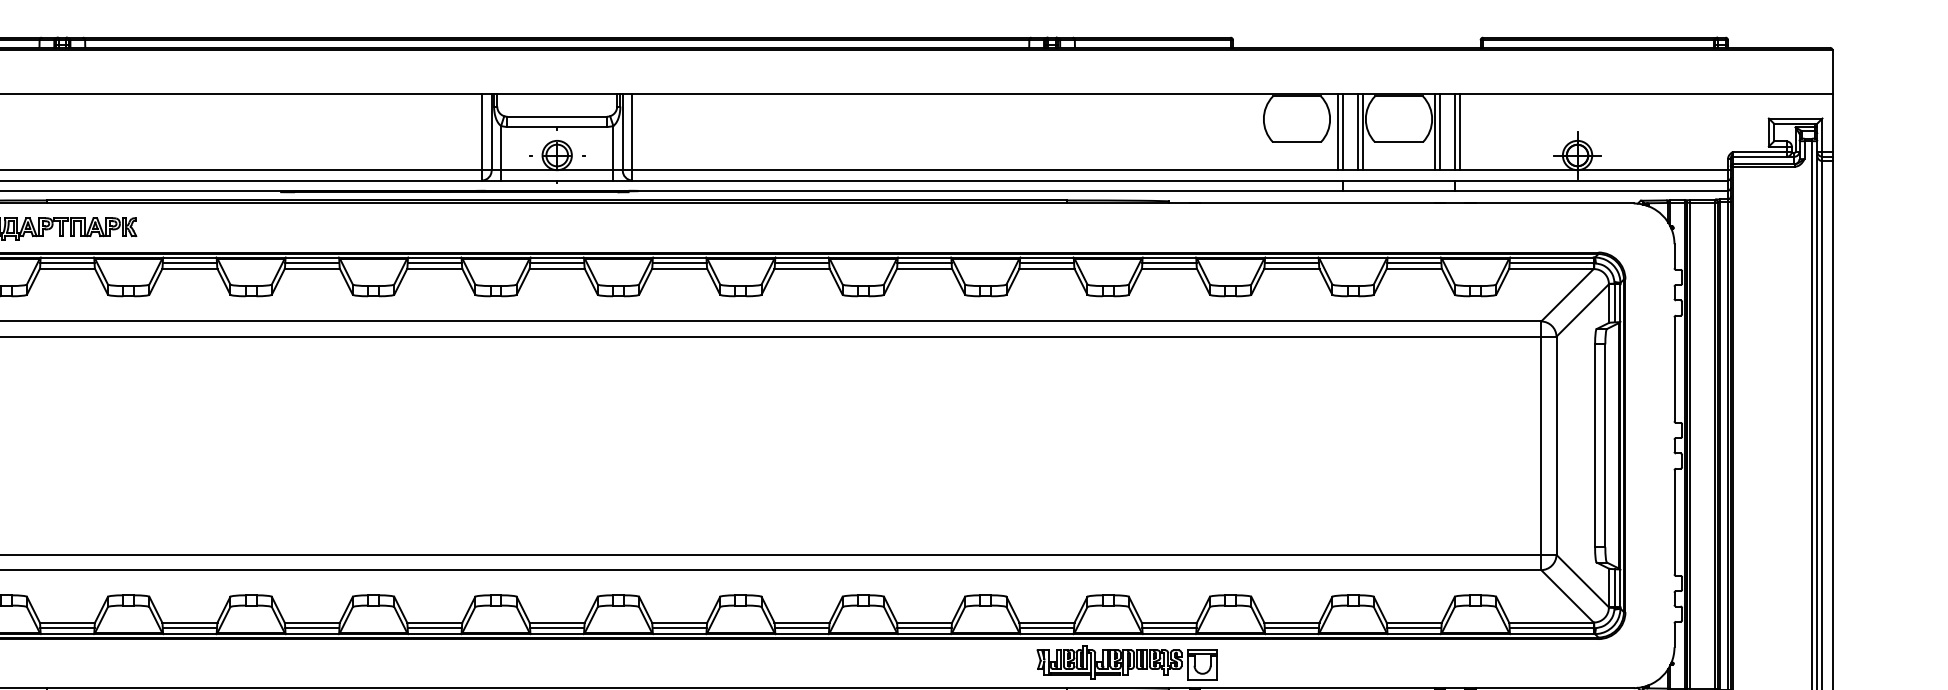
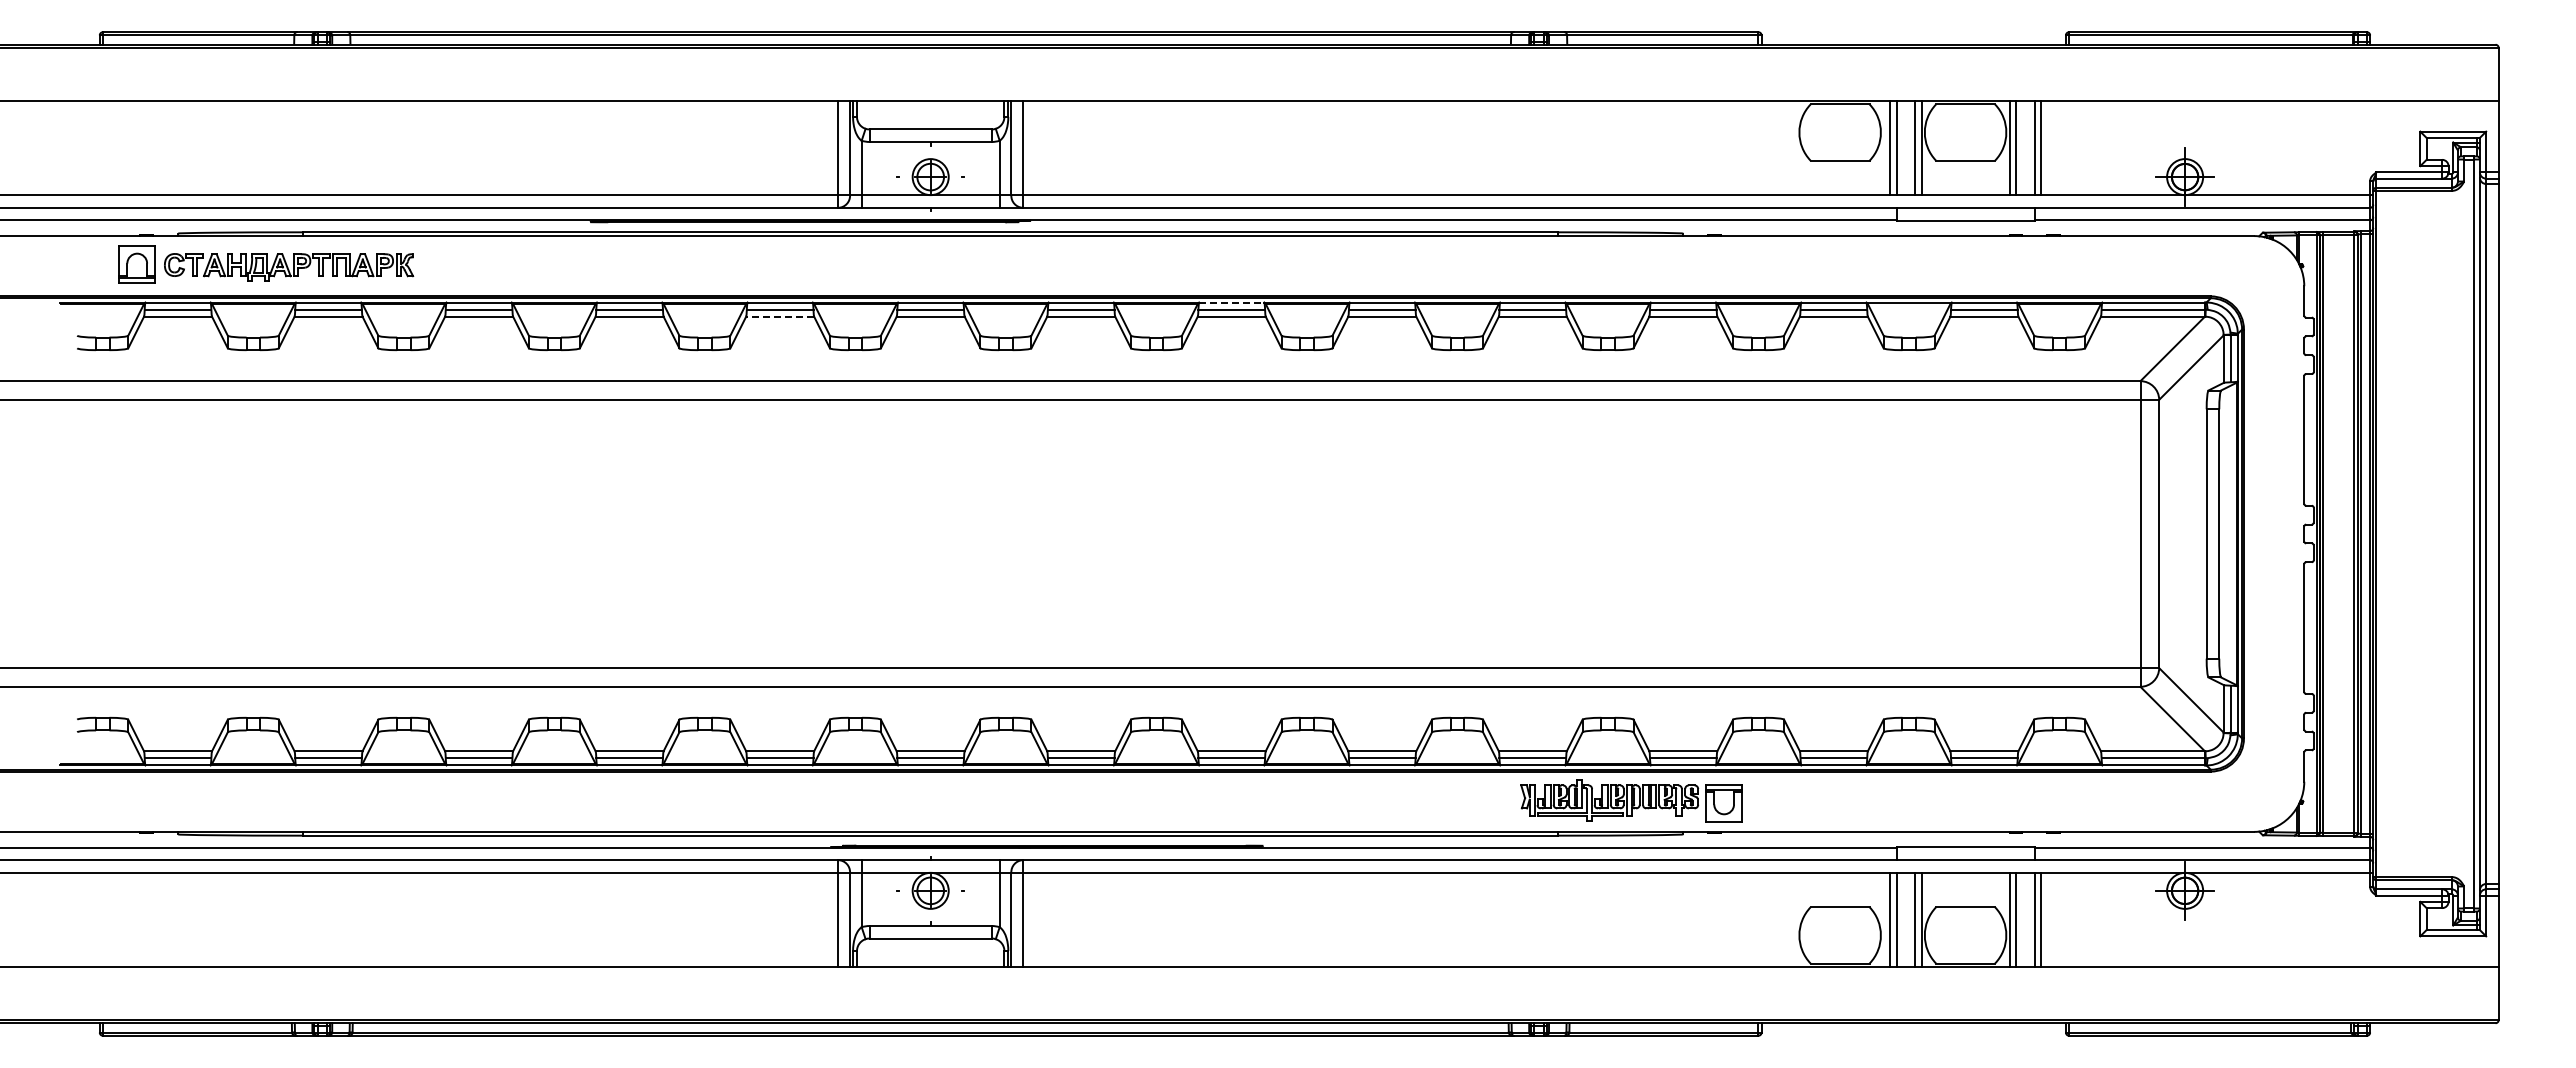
line: (801, 257) -> (1231, 302), solid -> dashed
line: (434, 268) -> (779, 316), solid -> dashed

